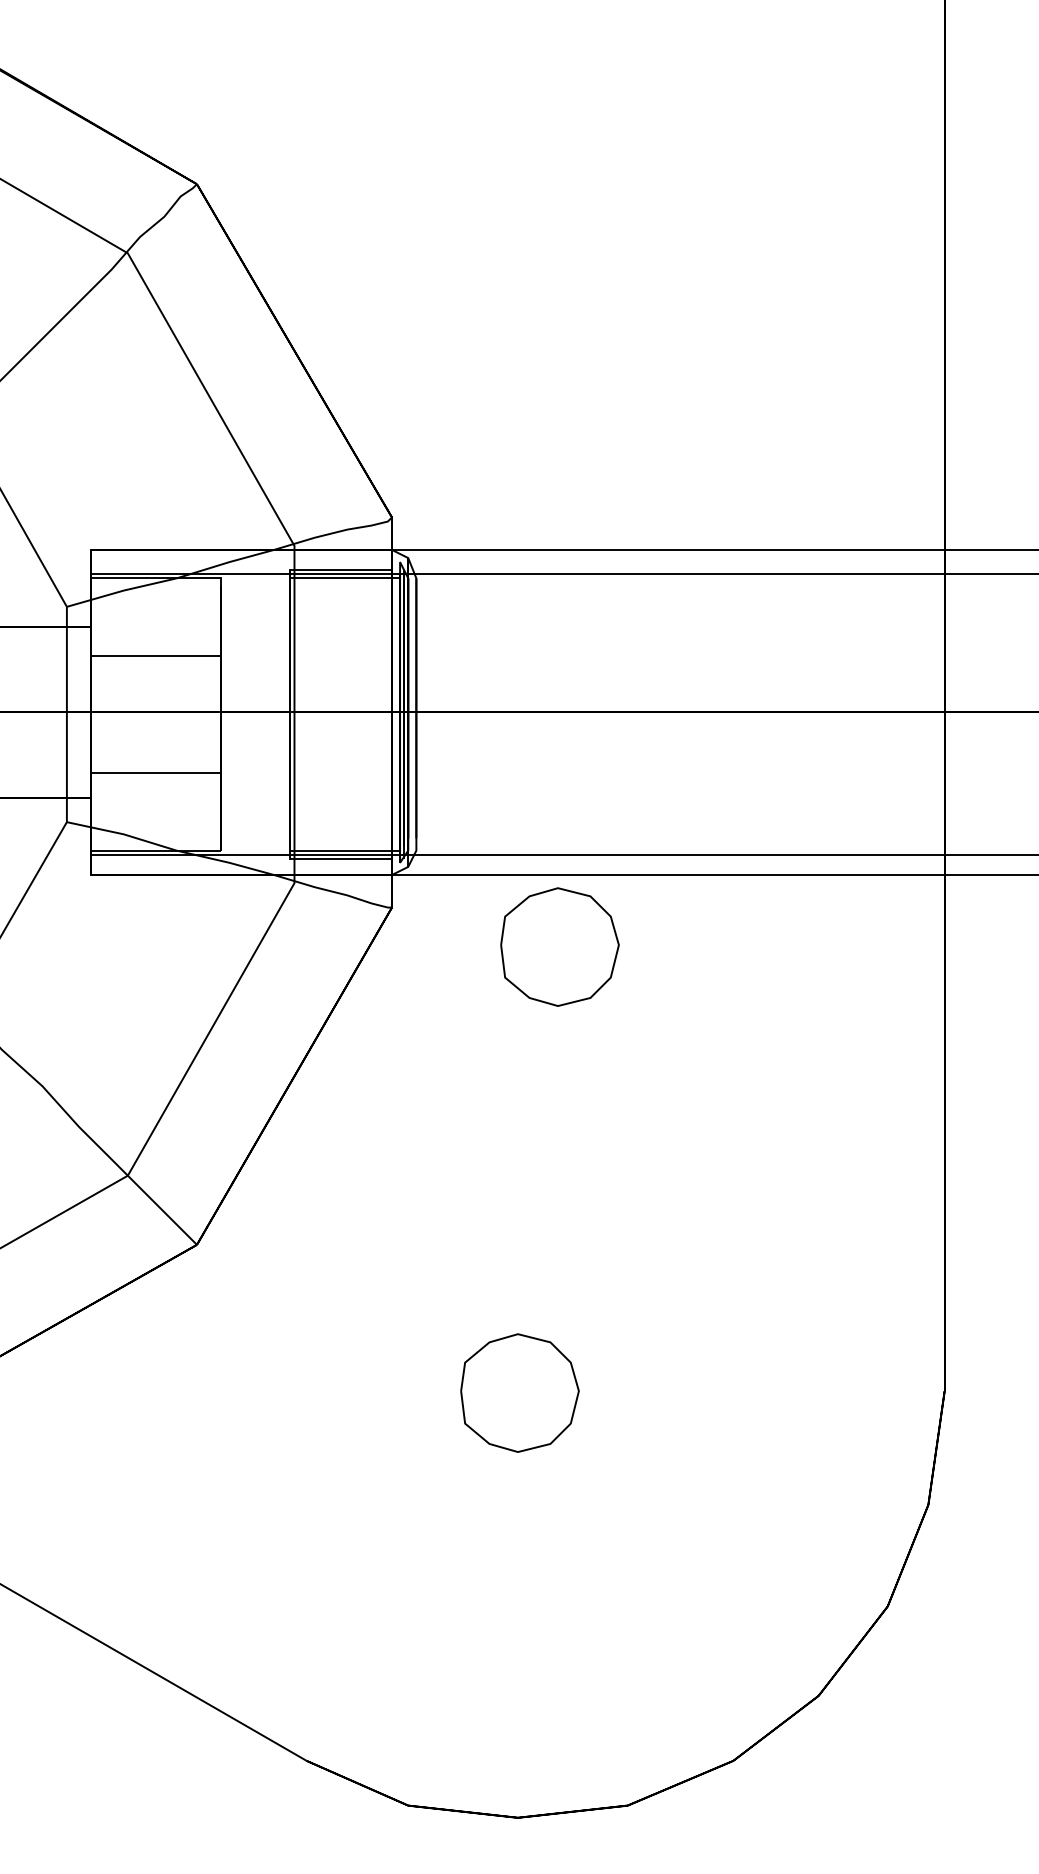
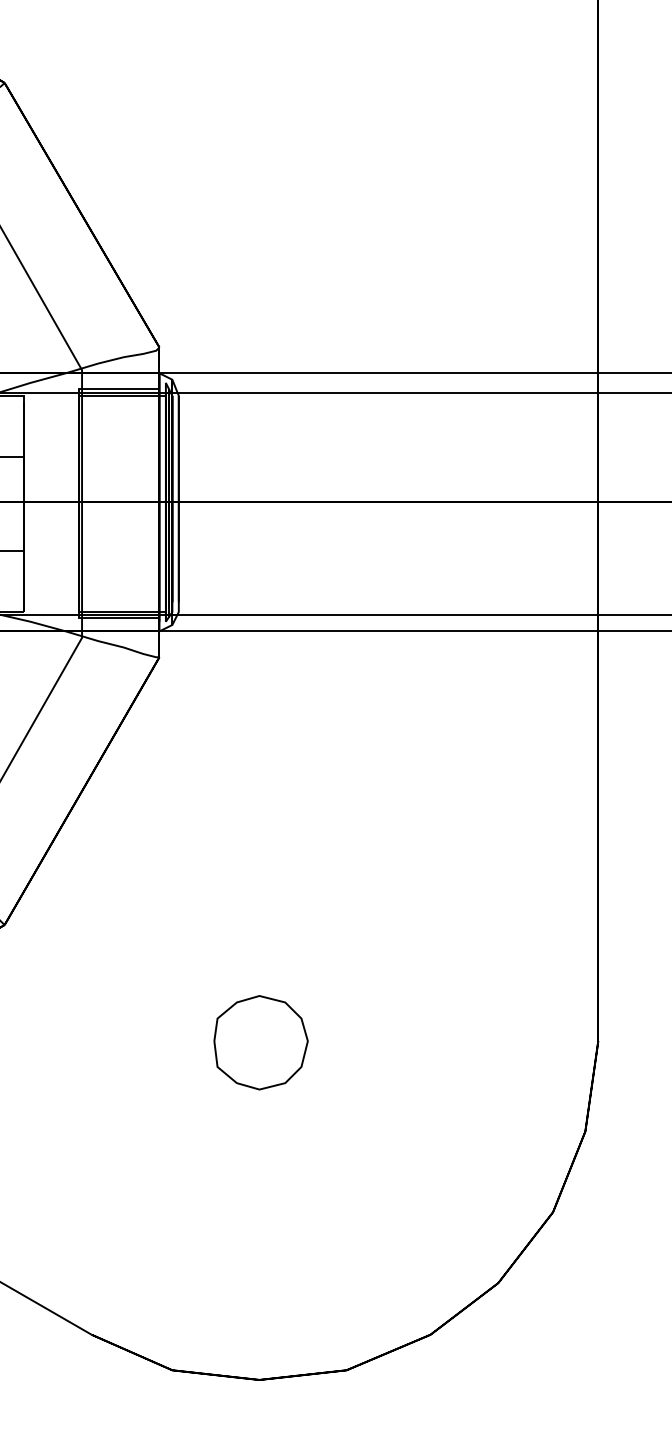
part: (559, 946) -> (292, 688), removed

